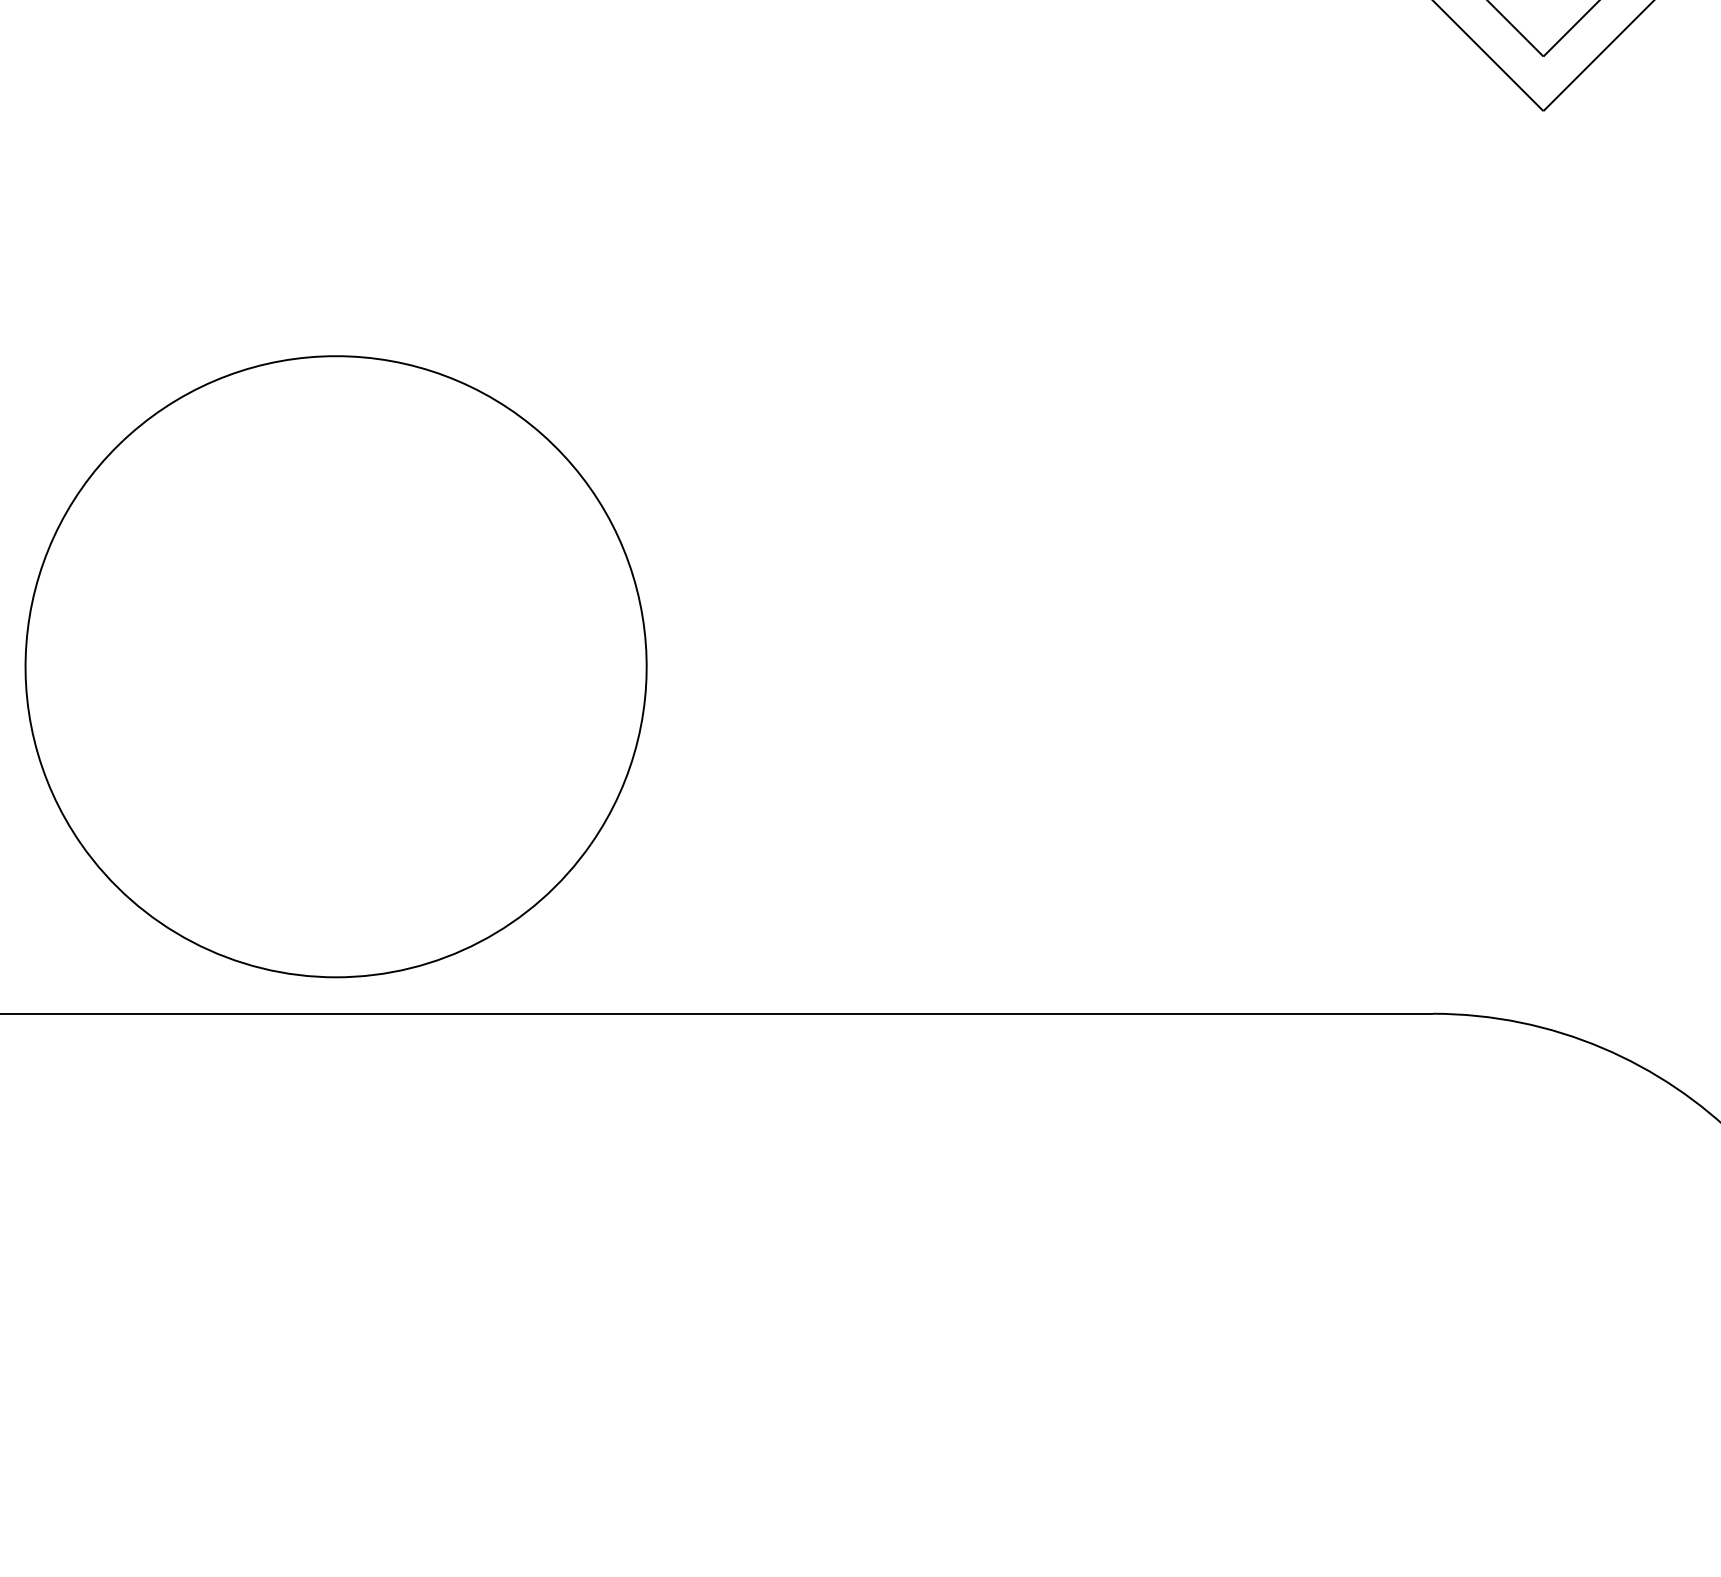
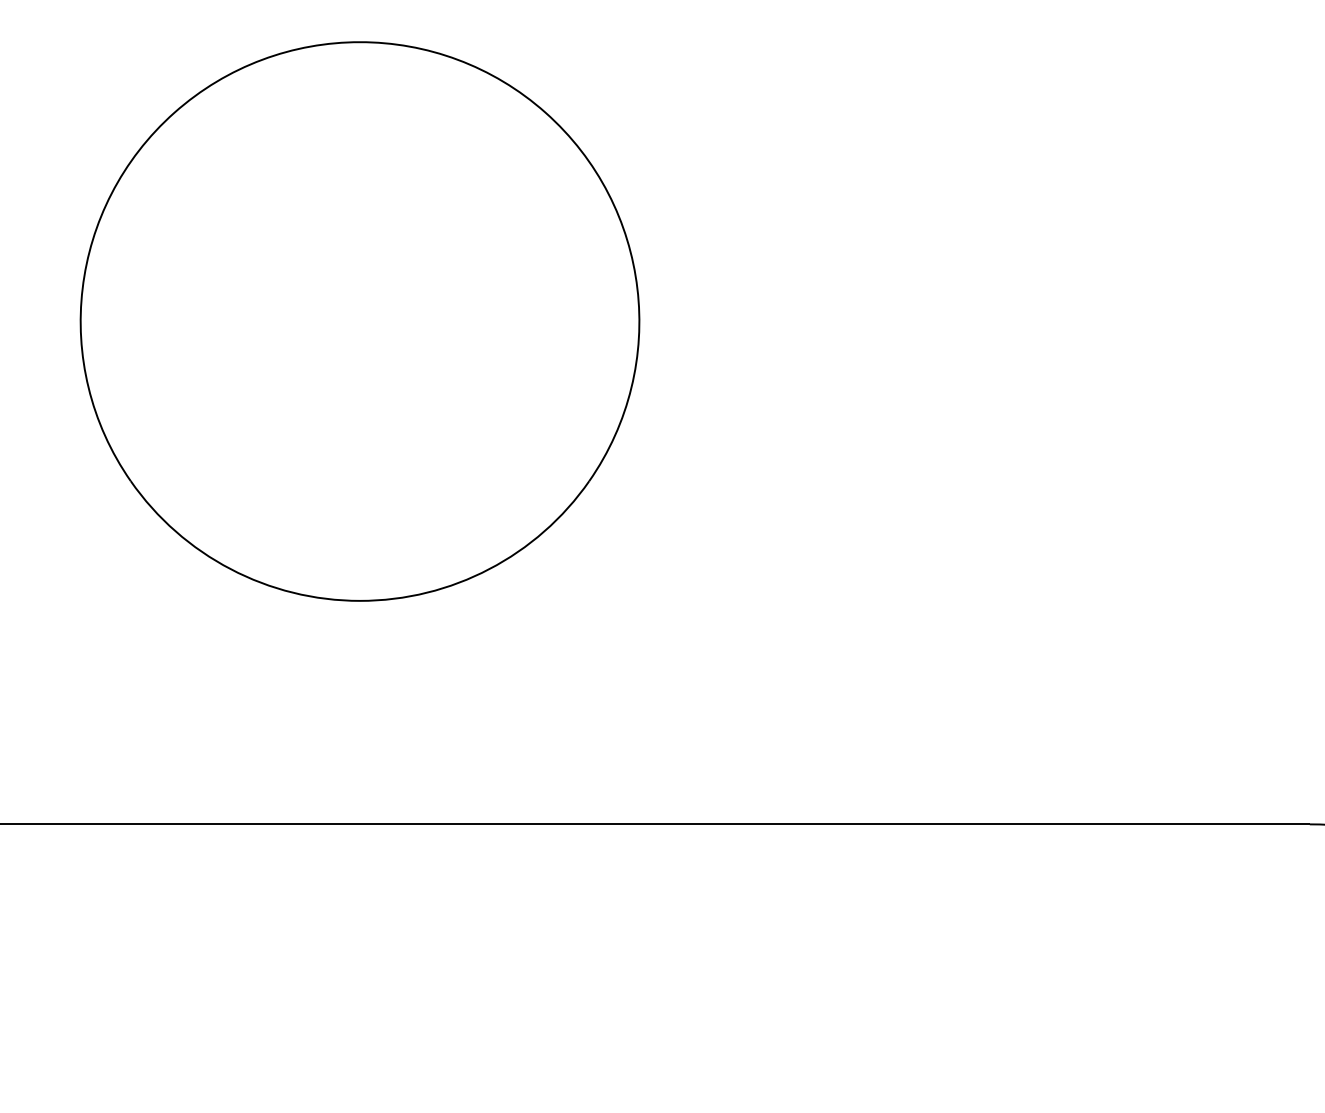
part: (335, 666) -> (359, 321), moved

